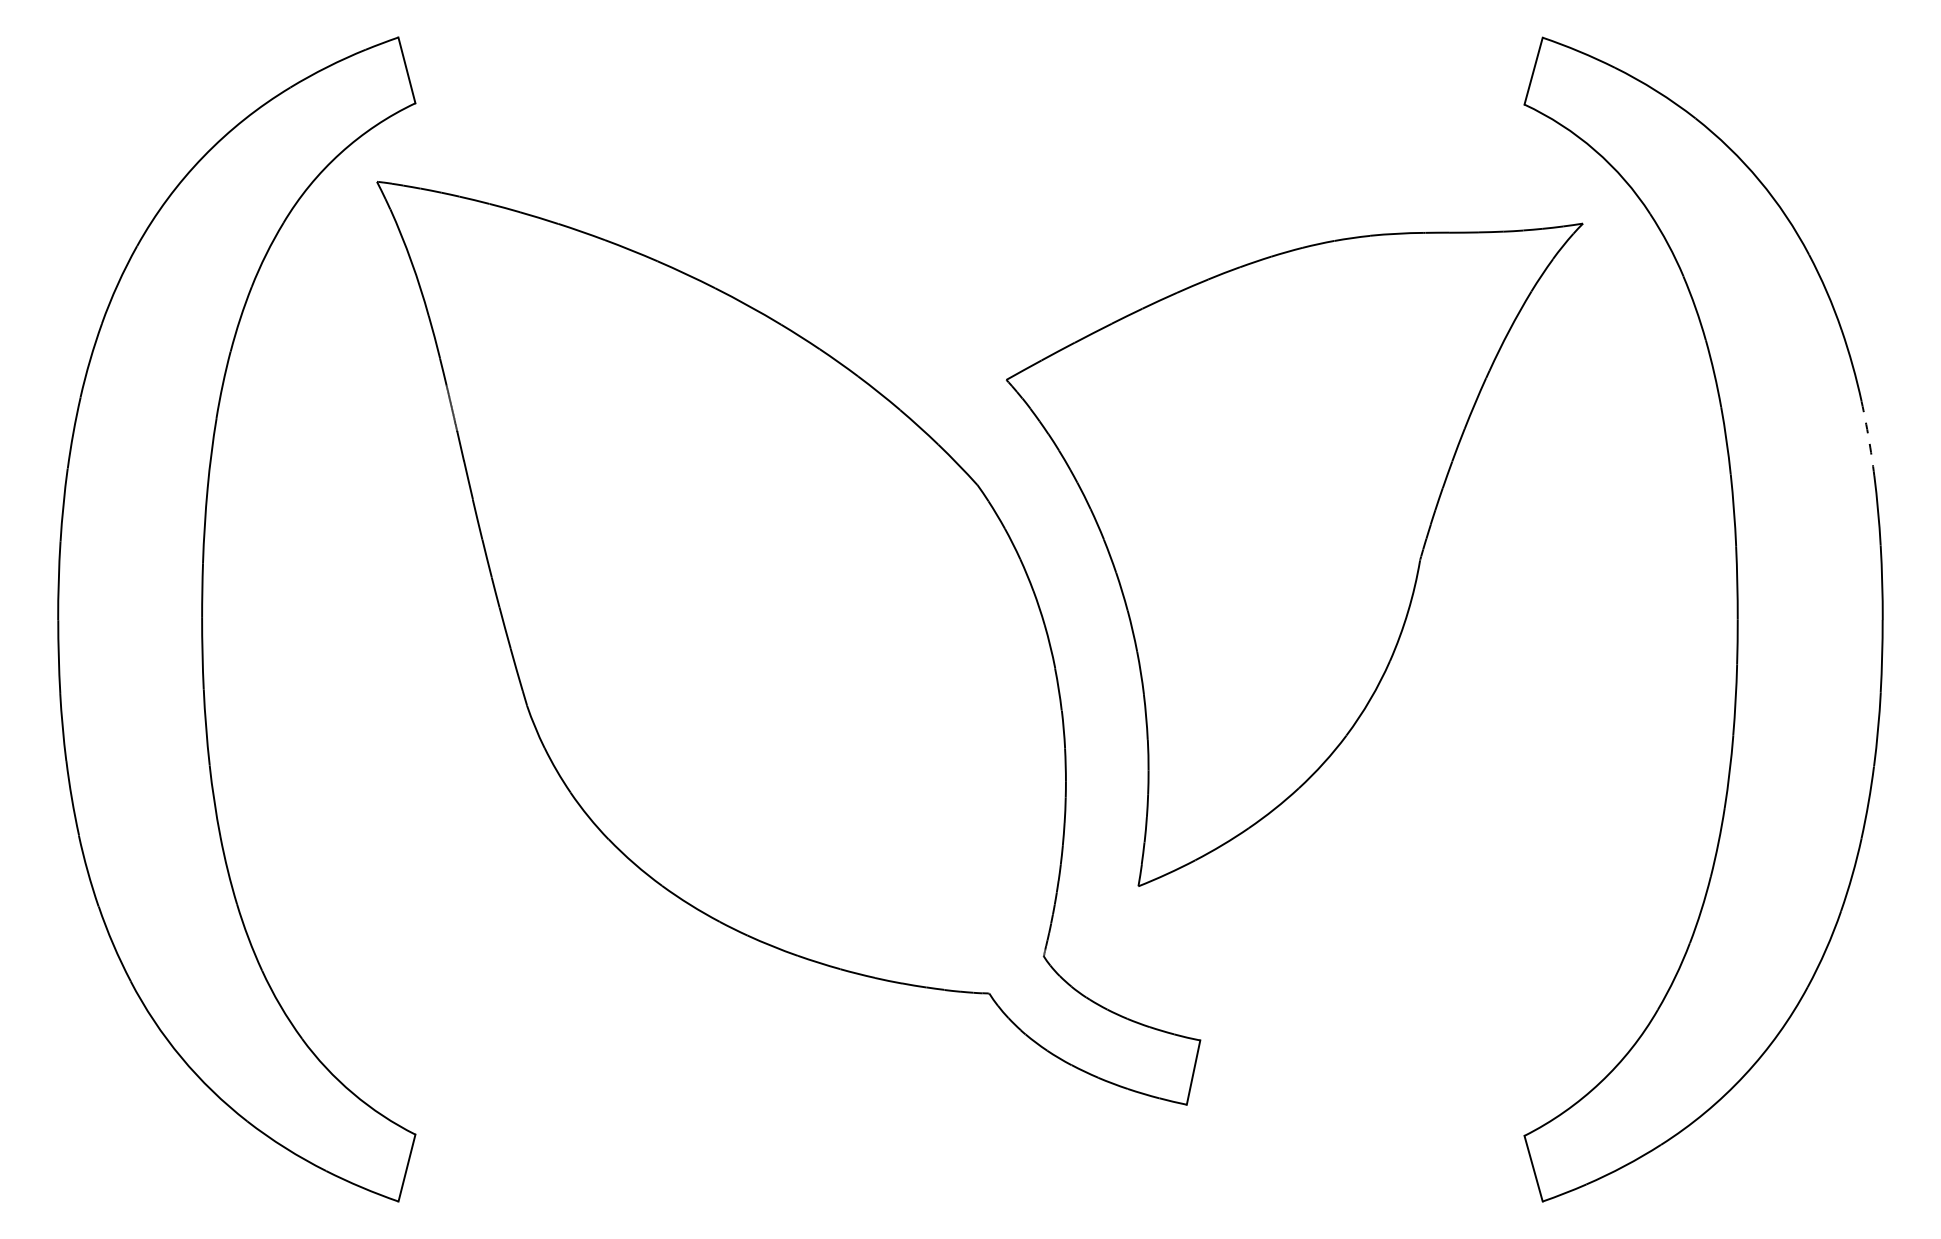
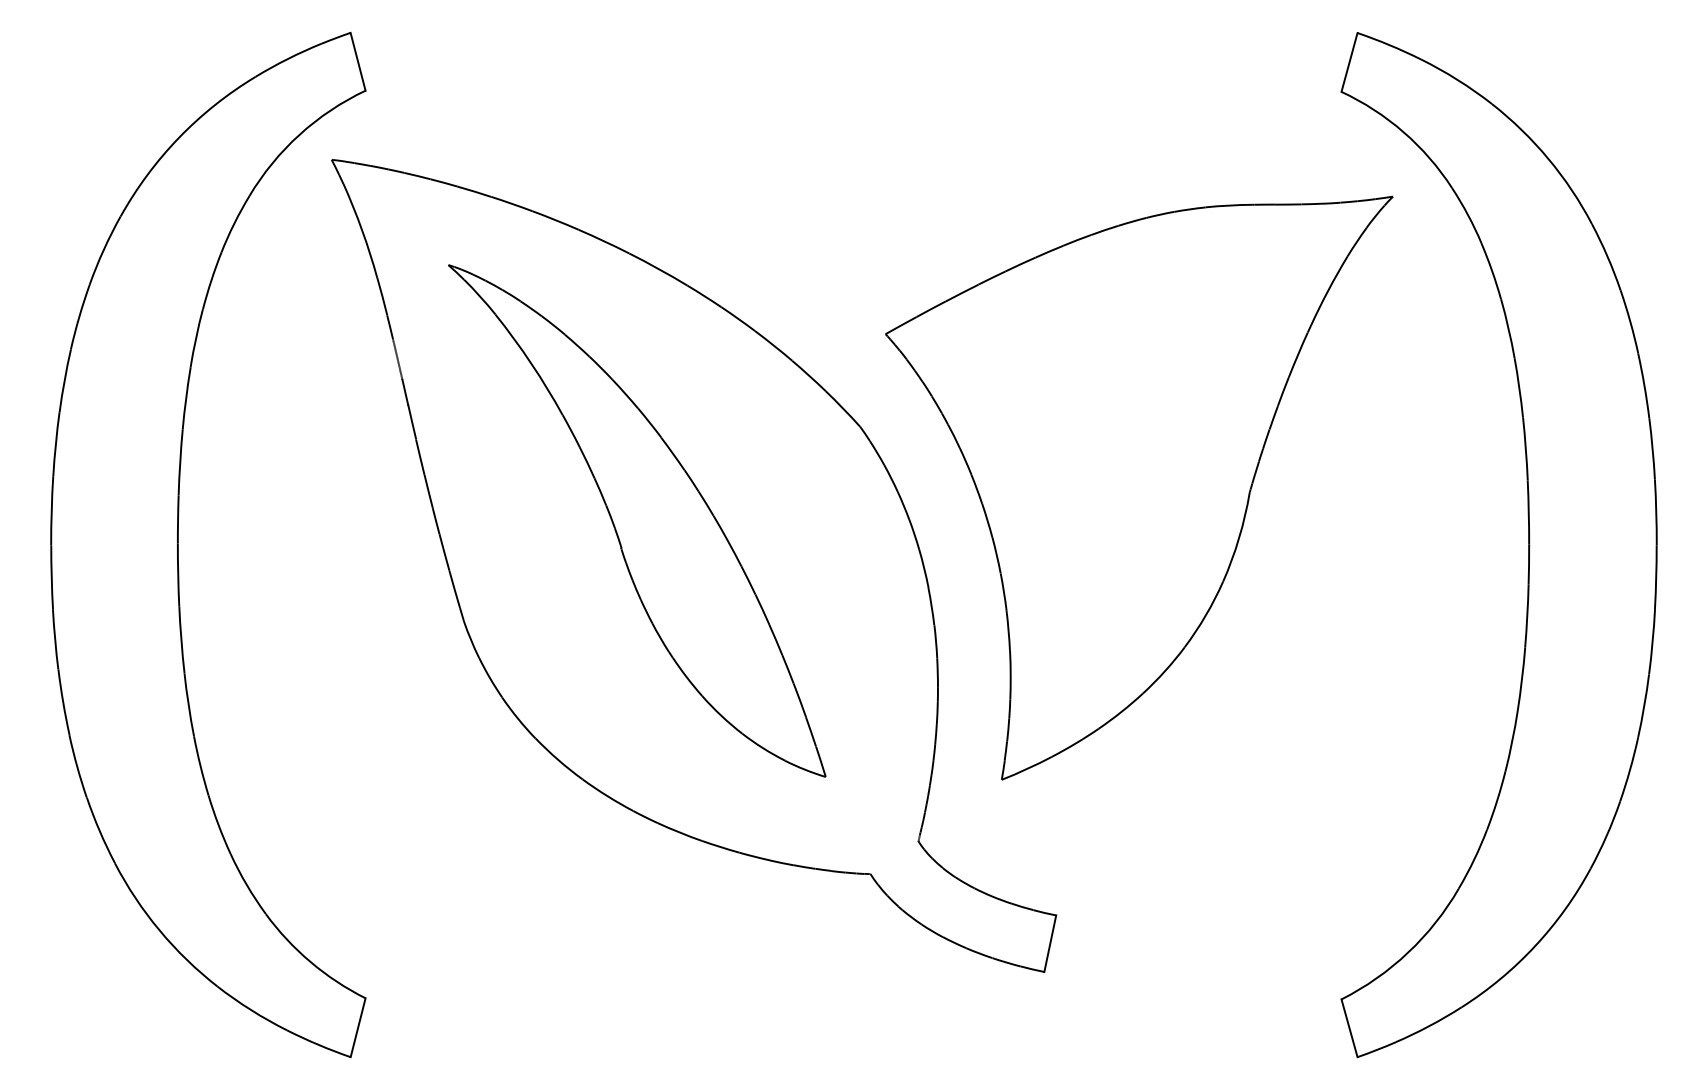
arc: (1868, 438) -> (1644, 385), dashed -> solid
part: (724, 591) -> (637, 520), added

